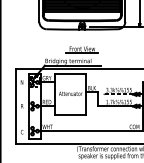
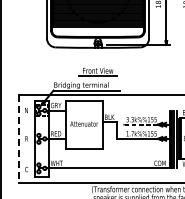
line: (15, 106) -> (18, 139), solid -> dashed

